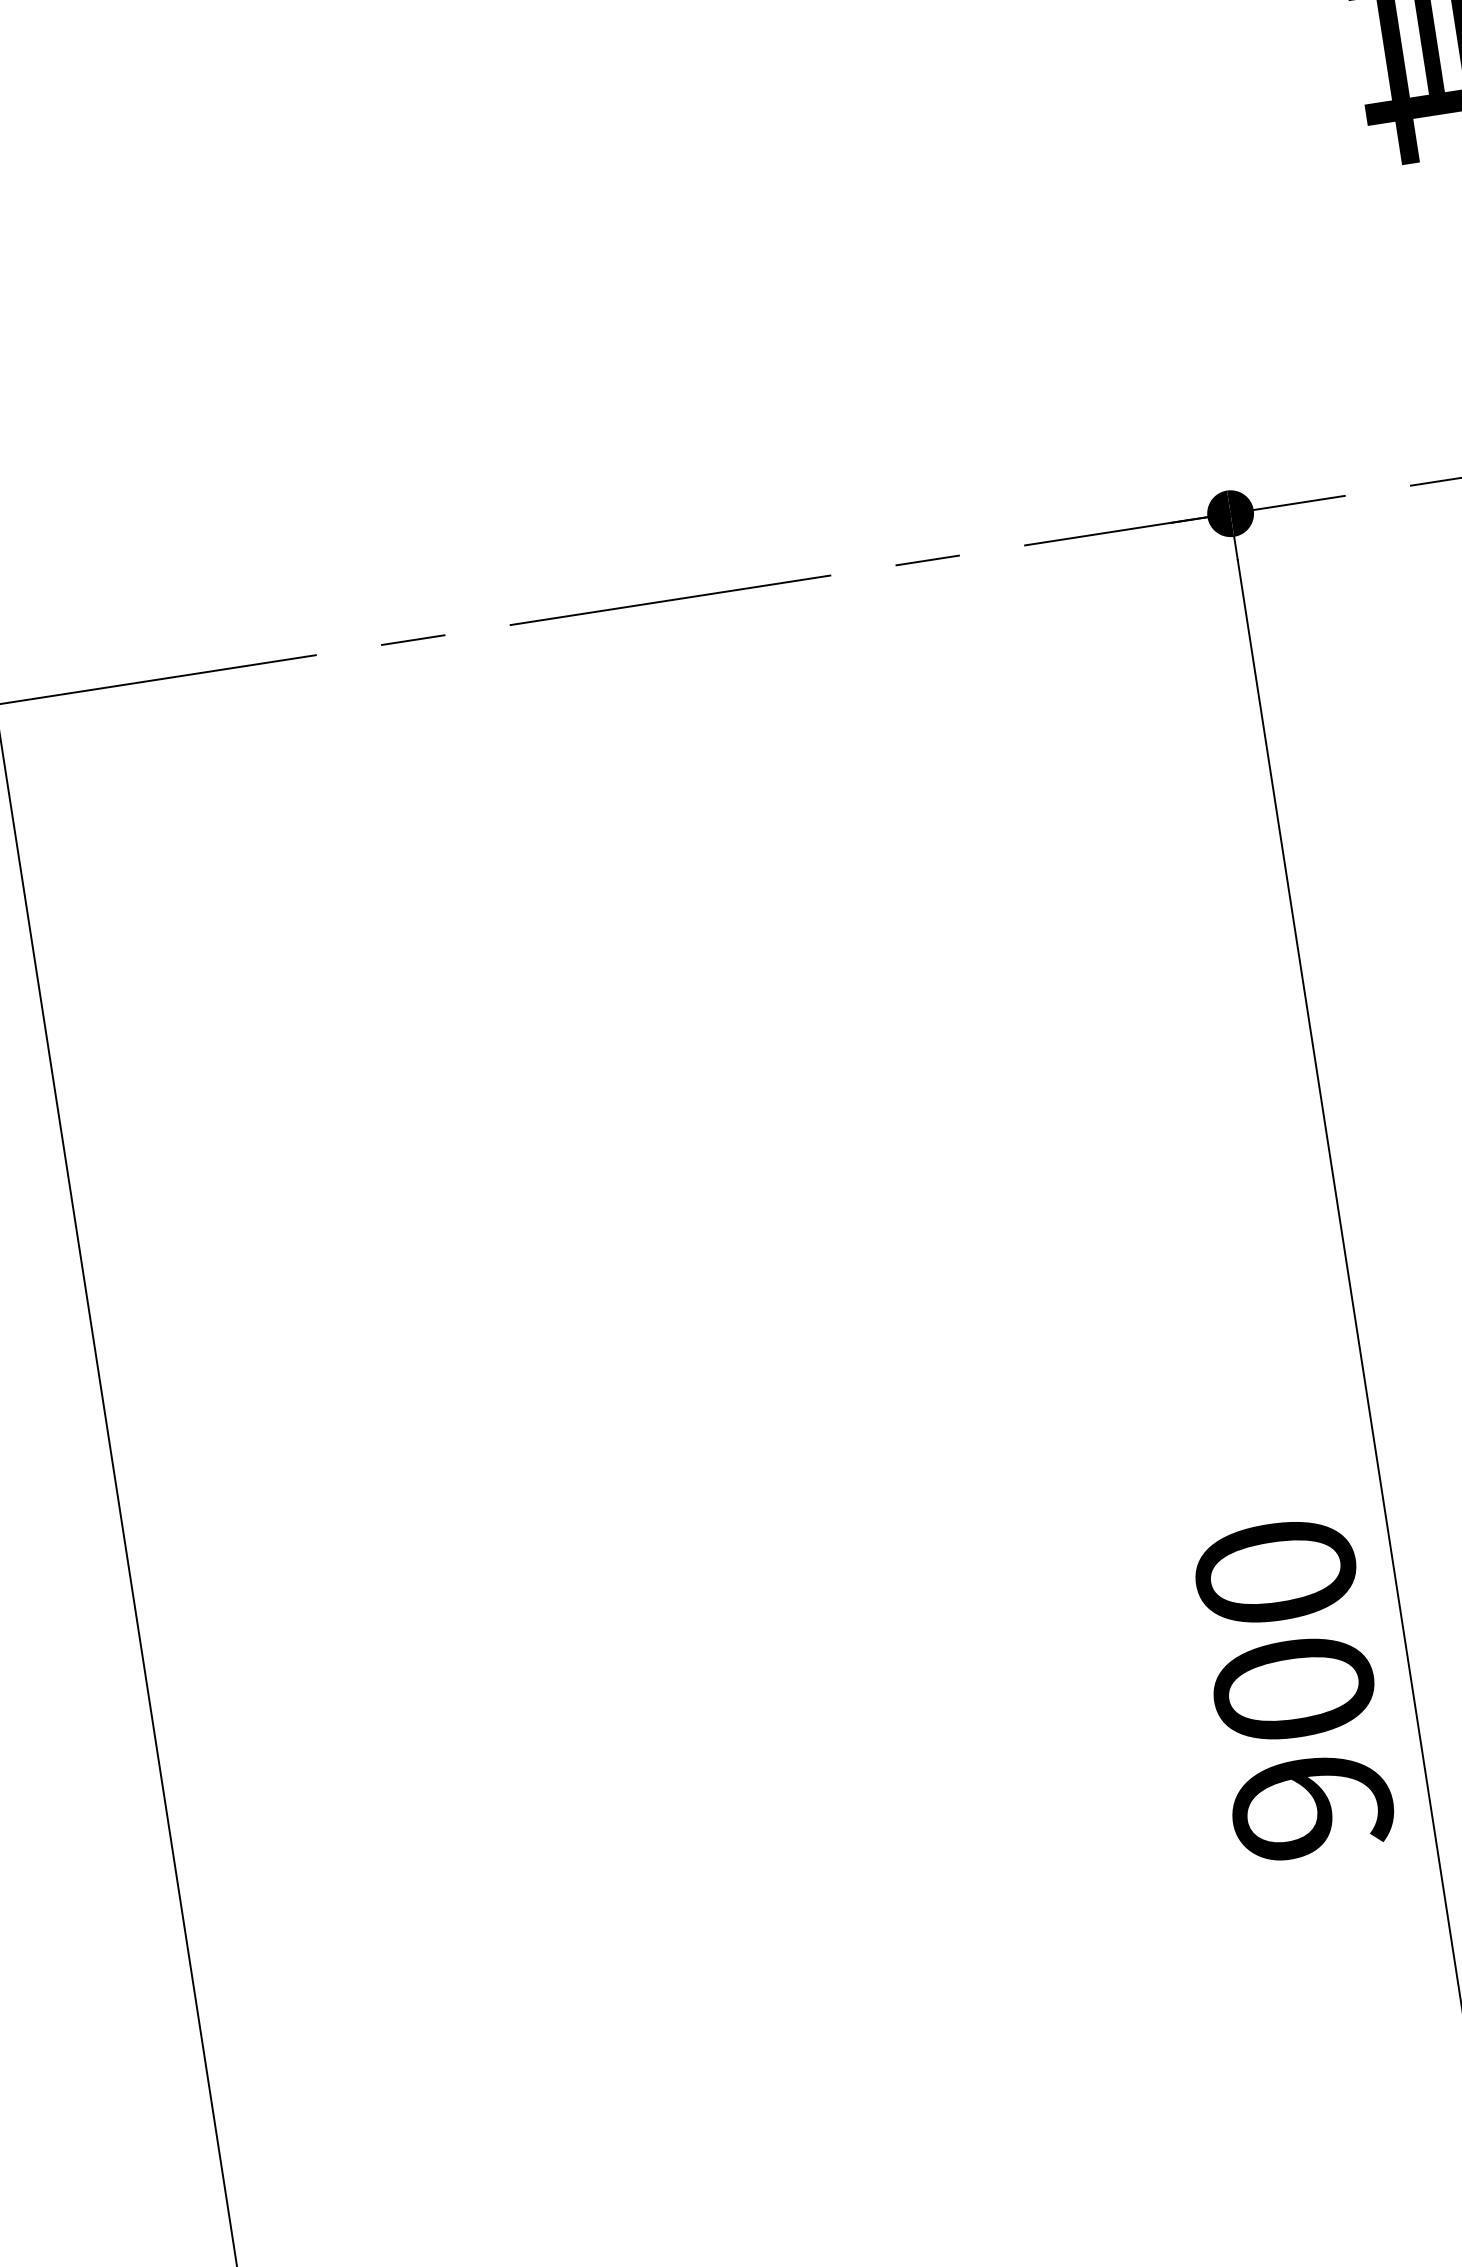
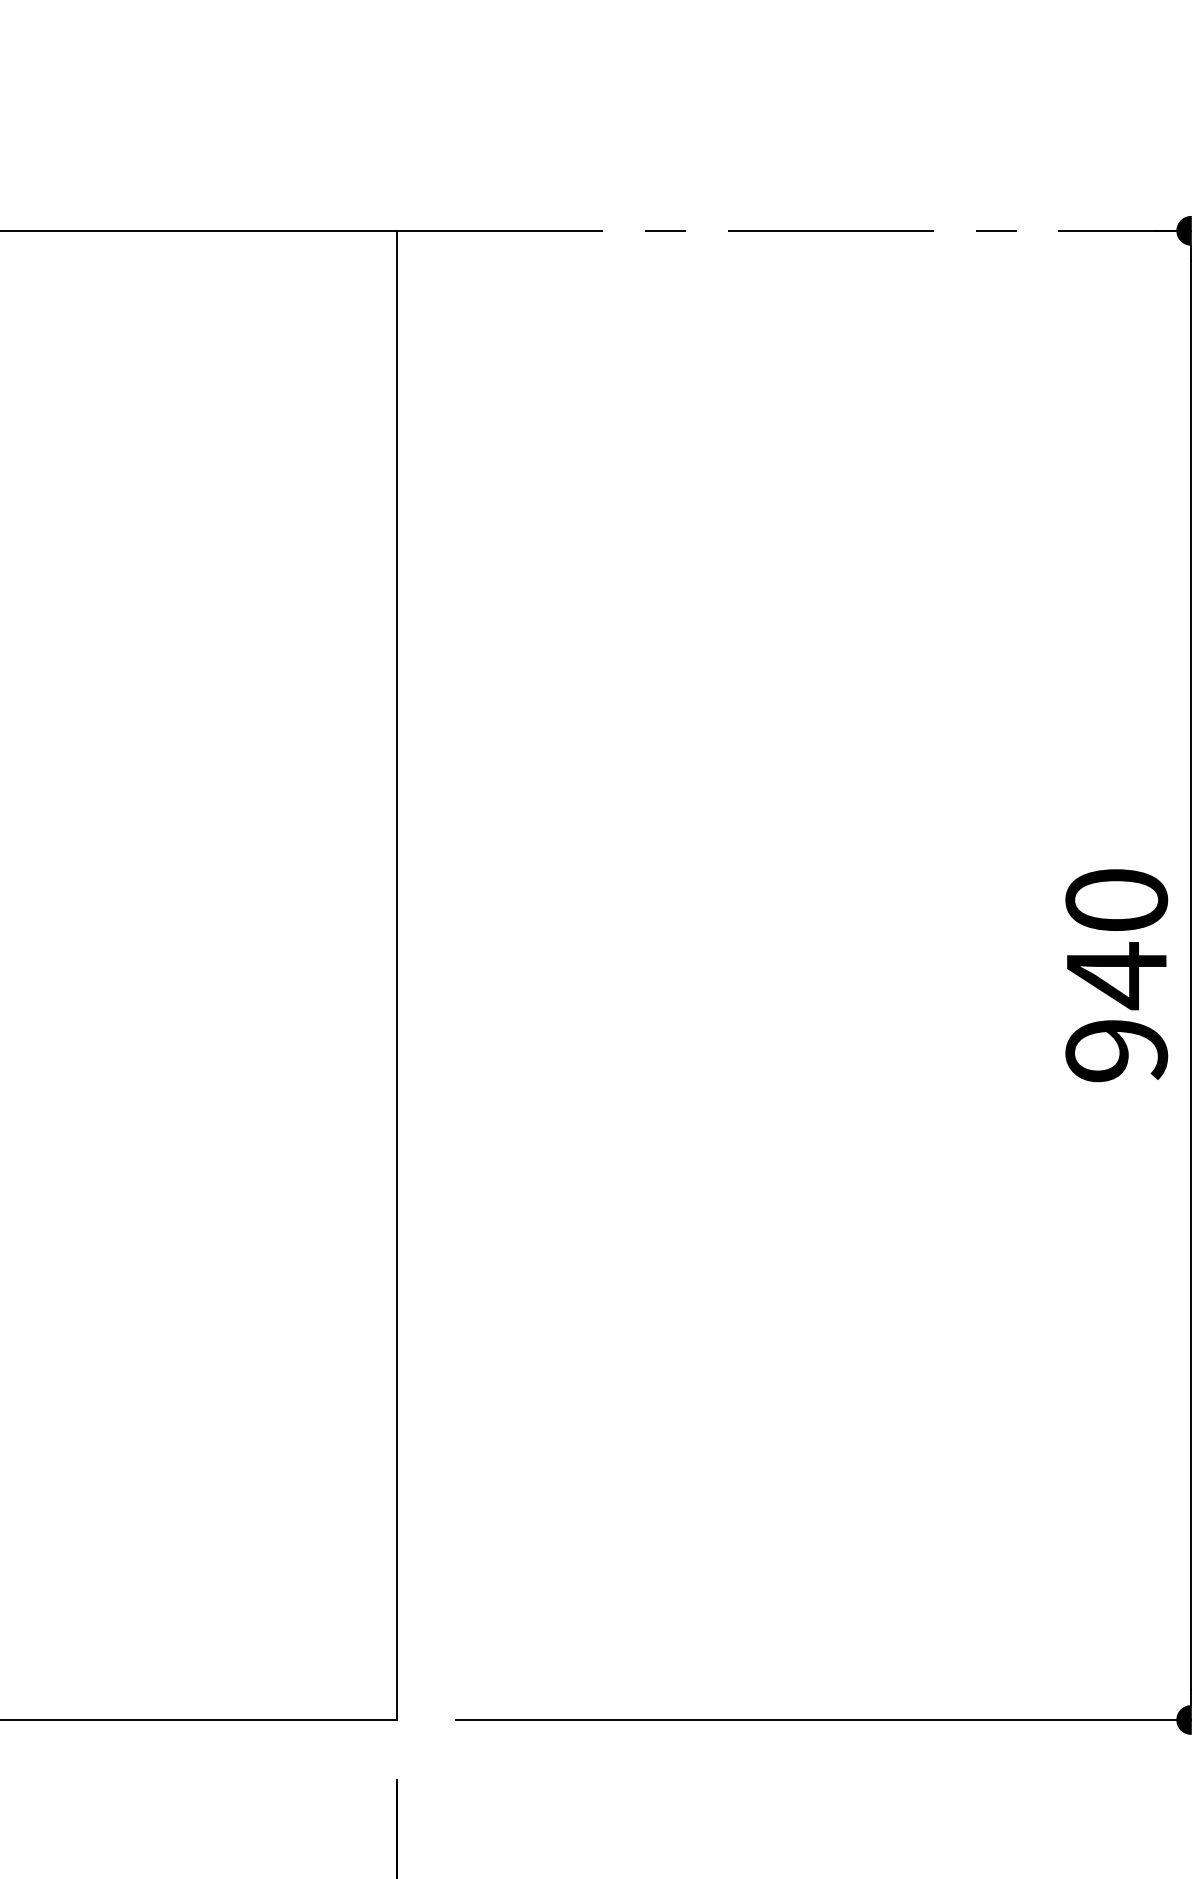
text: (1293, 1690) -> (1116, 976), 900 -> 940

